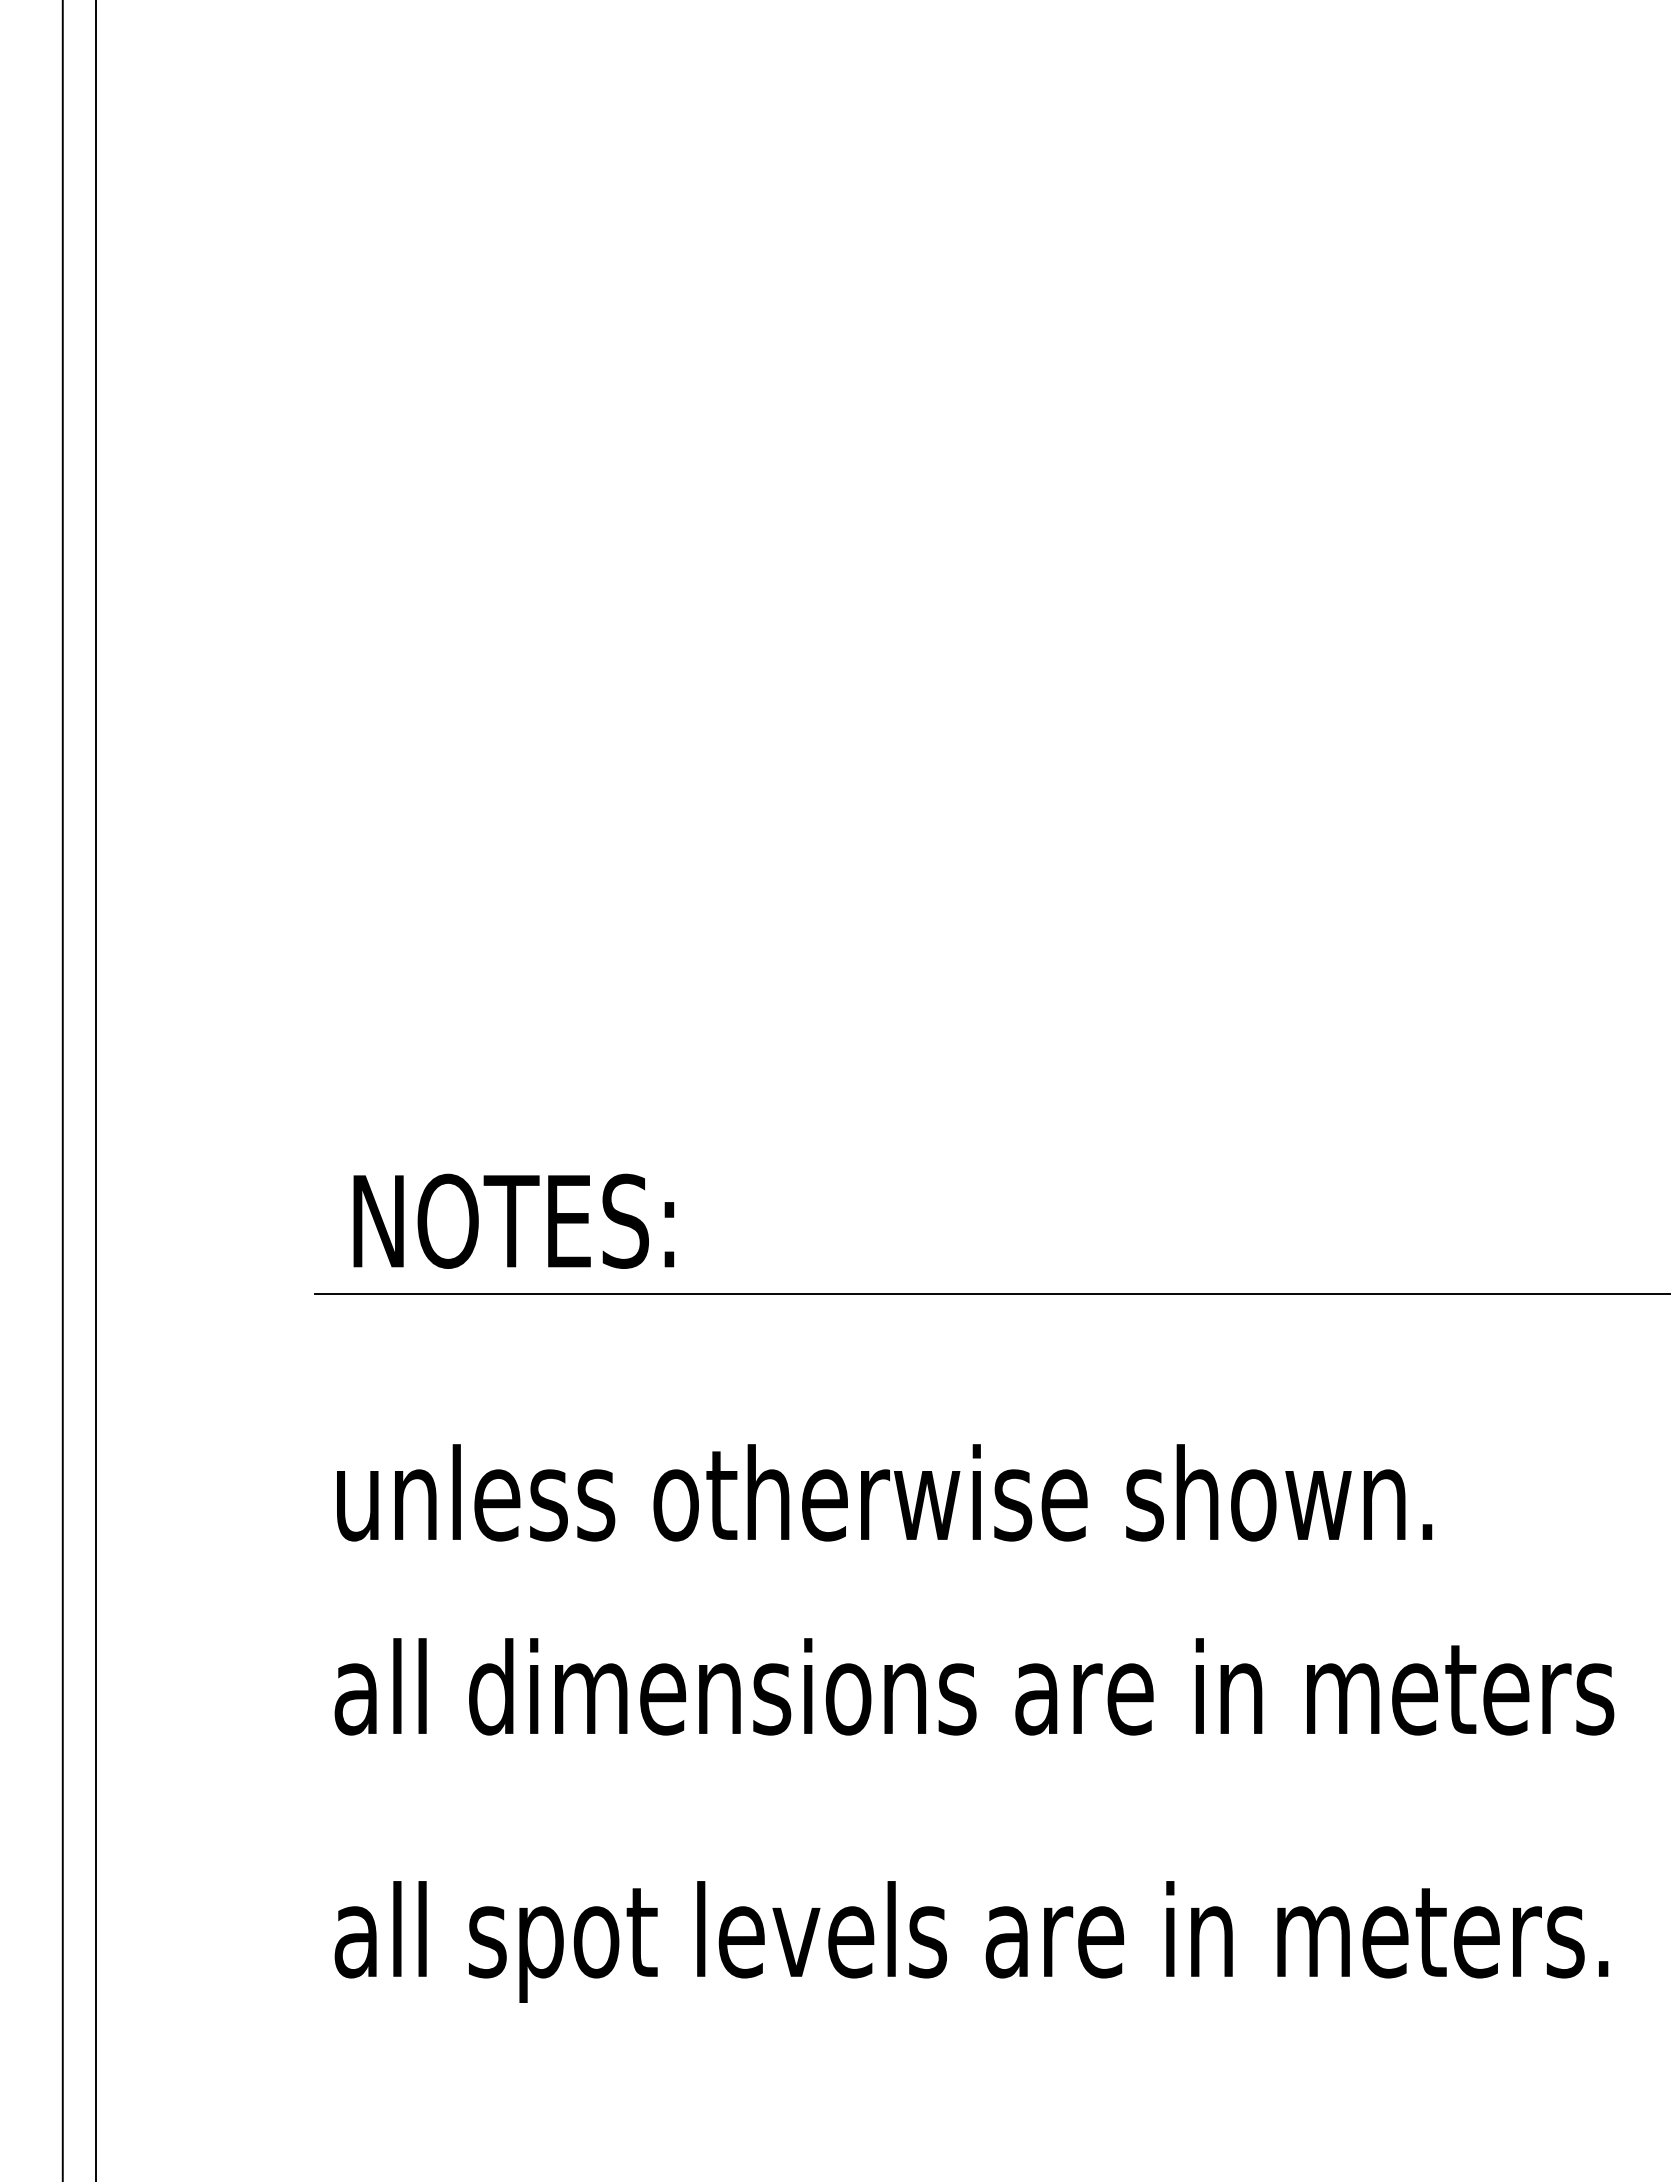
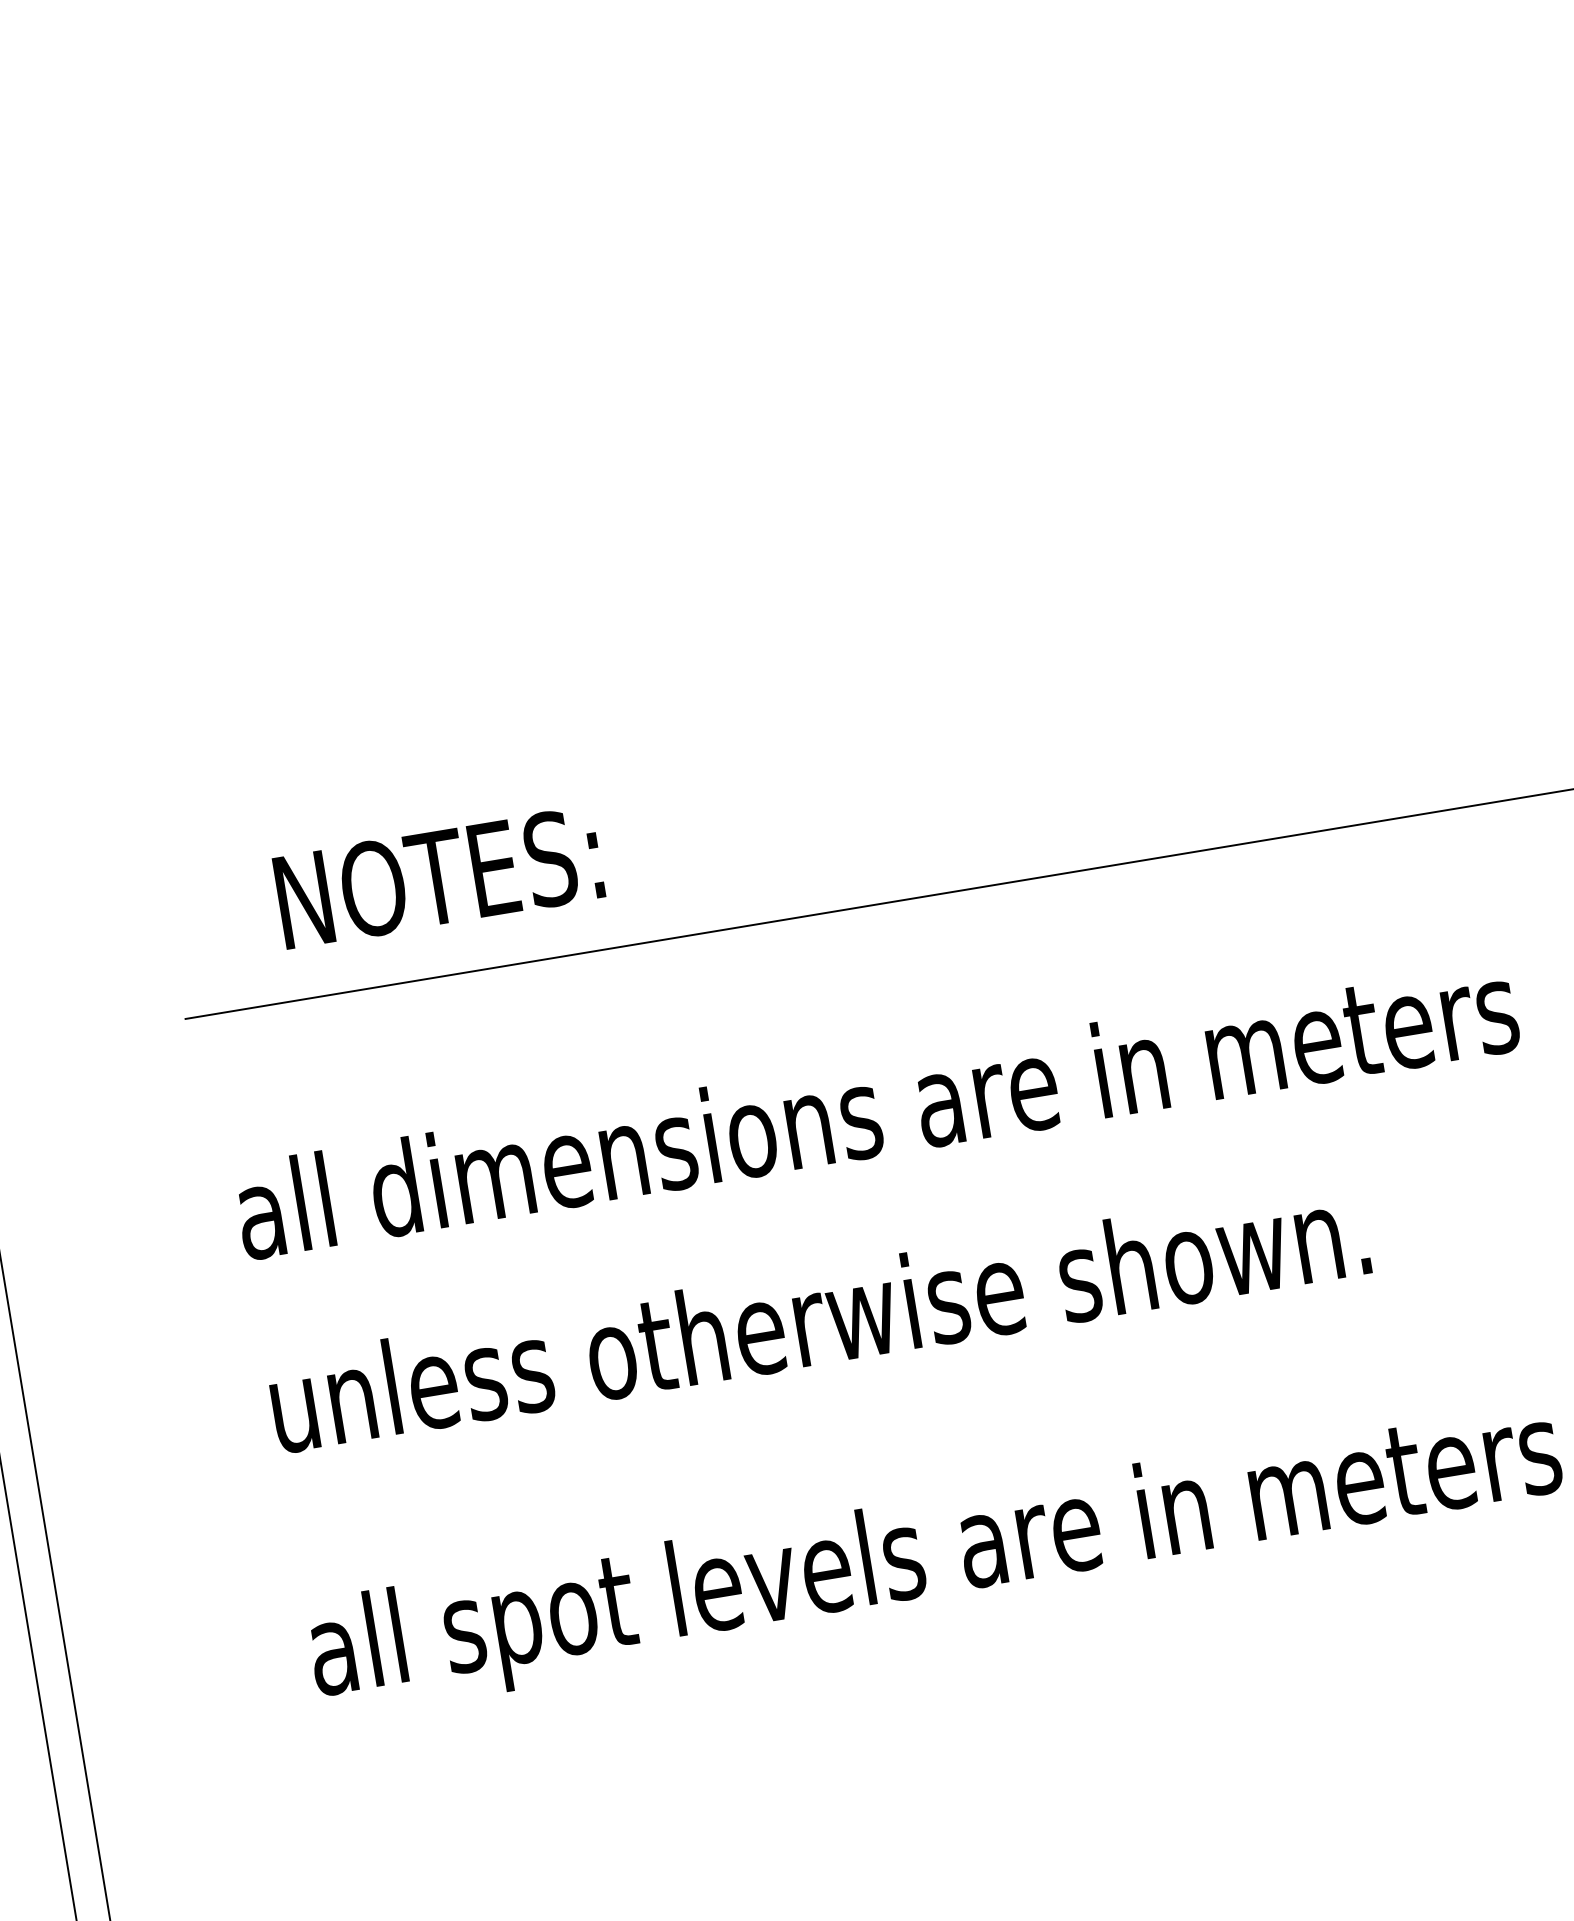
text: (513, 1220) -> (438, 876), moved
text: (974, 1492) -> (876, 1107), unless otherwise shown. -> all dimensions are in meters
text: (974, 1686) -> (908, 1301), all dimensions are in meters -> unless otherwise shown.

